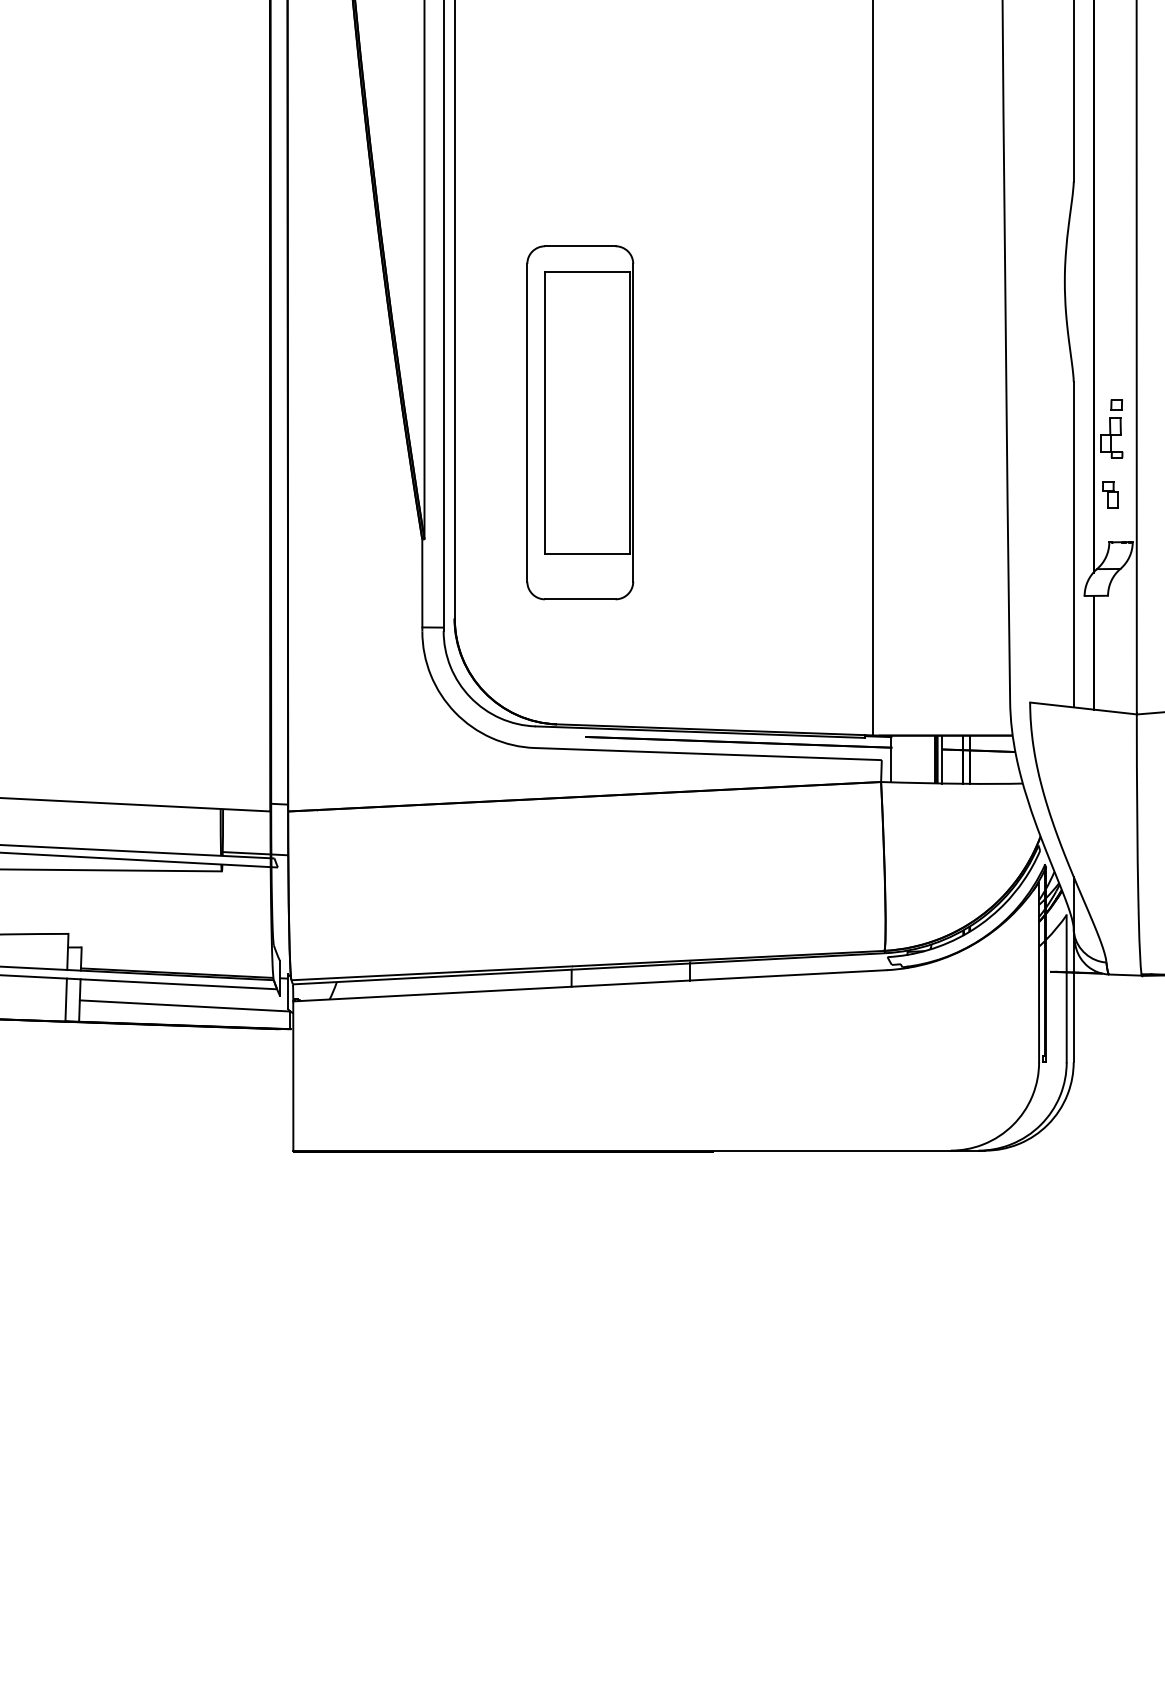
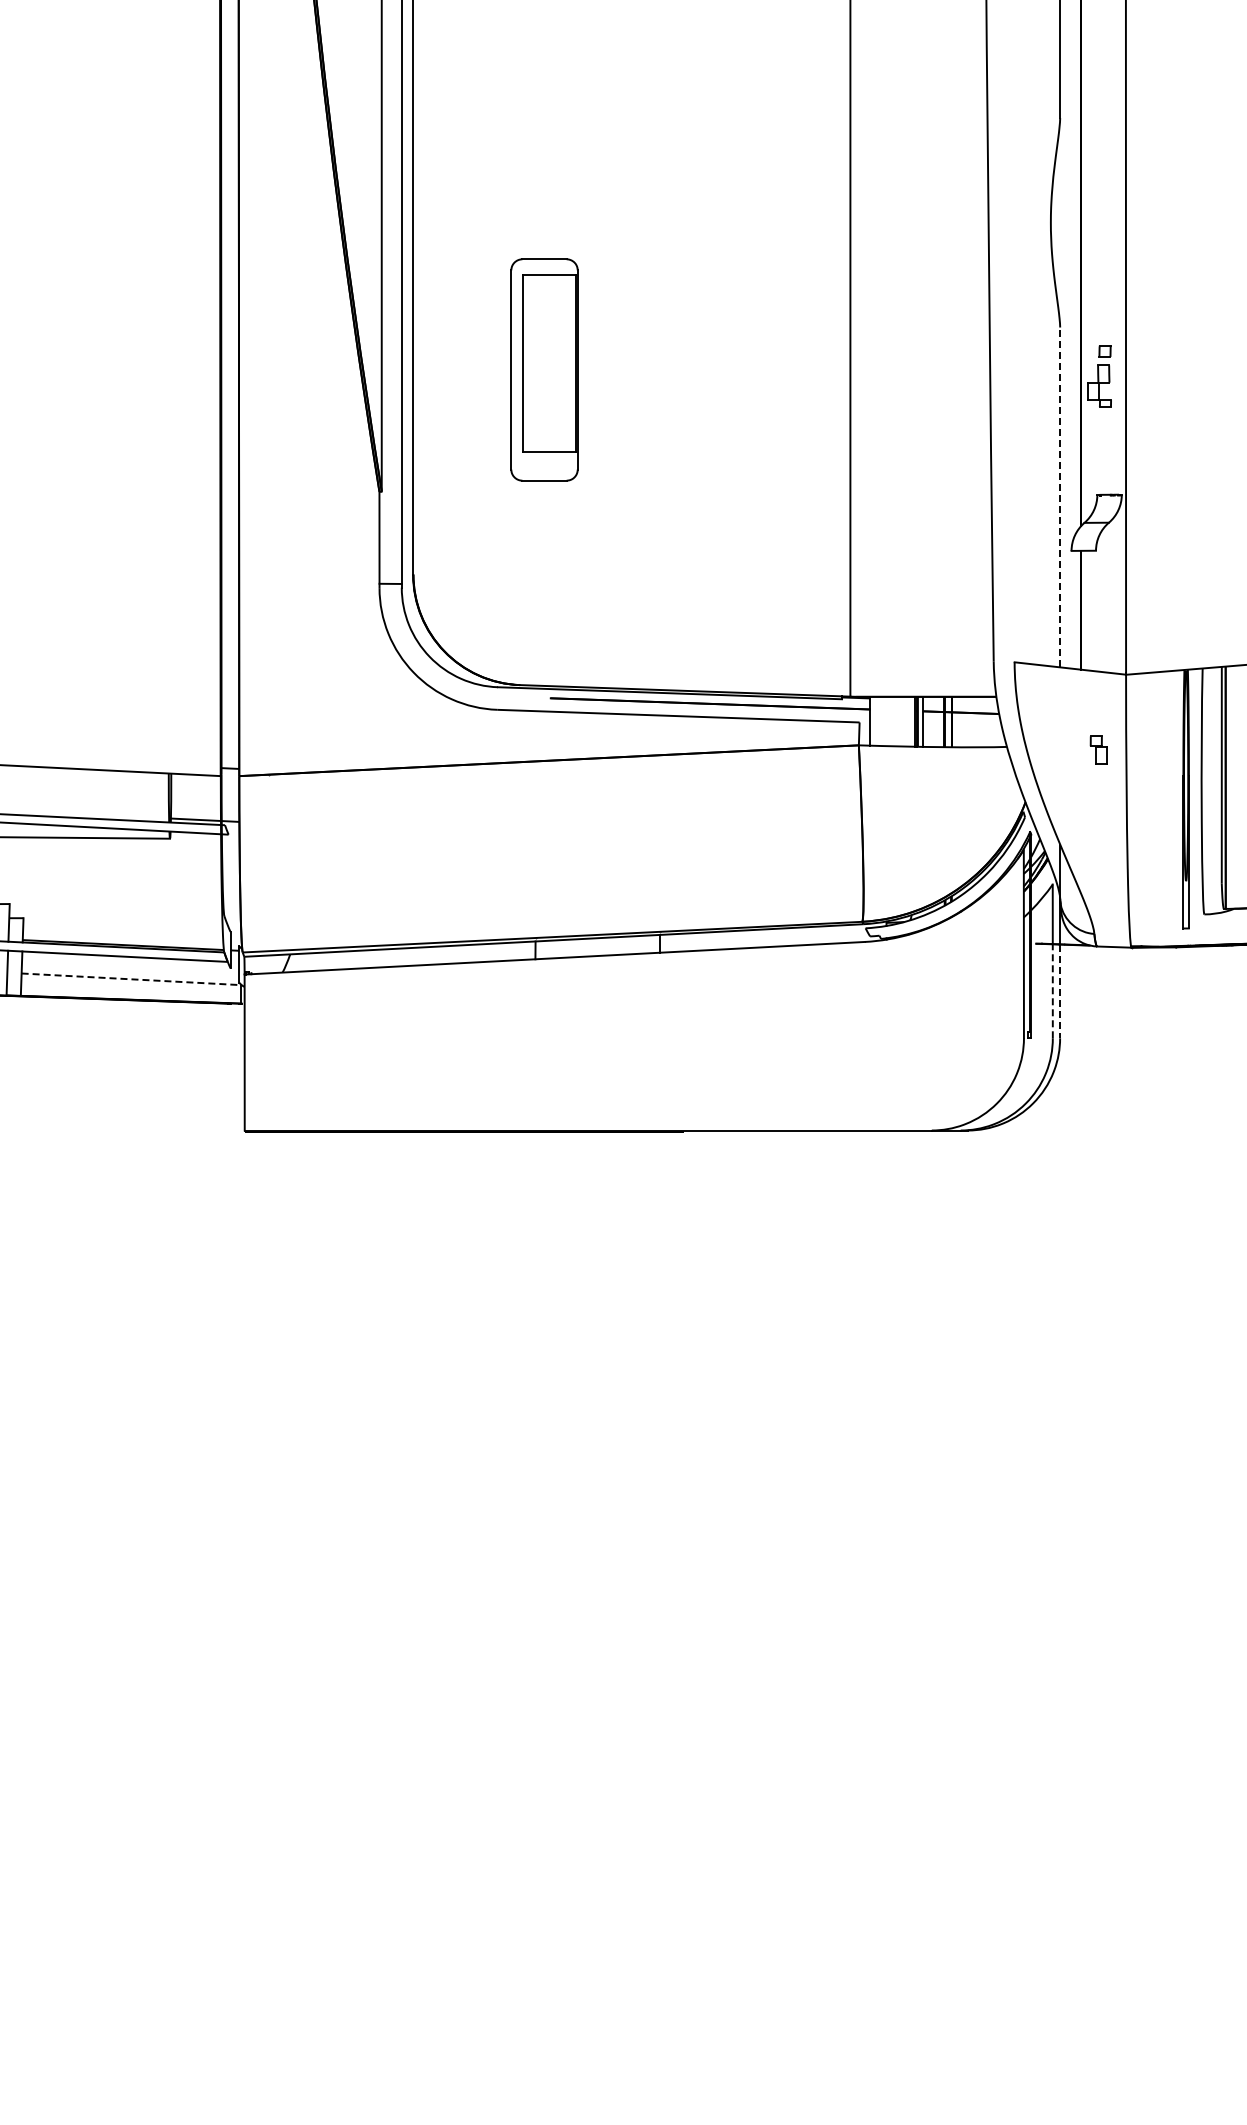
part: (580, 422) -> (544, 369), size x0.6
part: (1110, 494) -> (1098, 749), moved
line: (1074, 544) -> (1060, 497), solid -> dashed
line: (185, 1006) -> (131, 979), solid -> dashed
line: (1066, 1017) -> (1052, 991), solid -> dashed
line: (1074, 1017) -> (1060, 991), solid -> dashed

